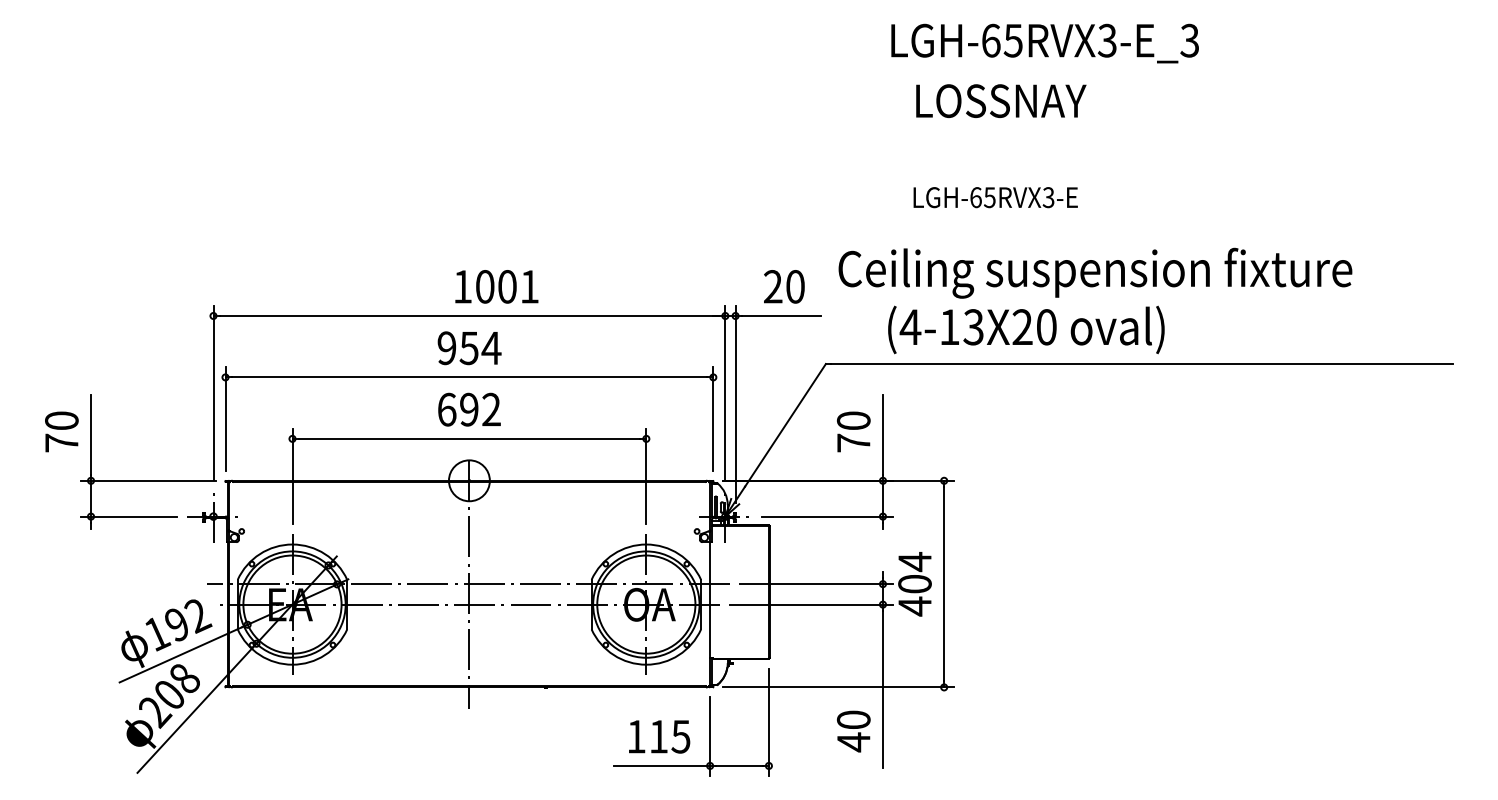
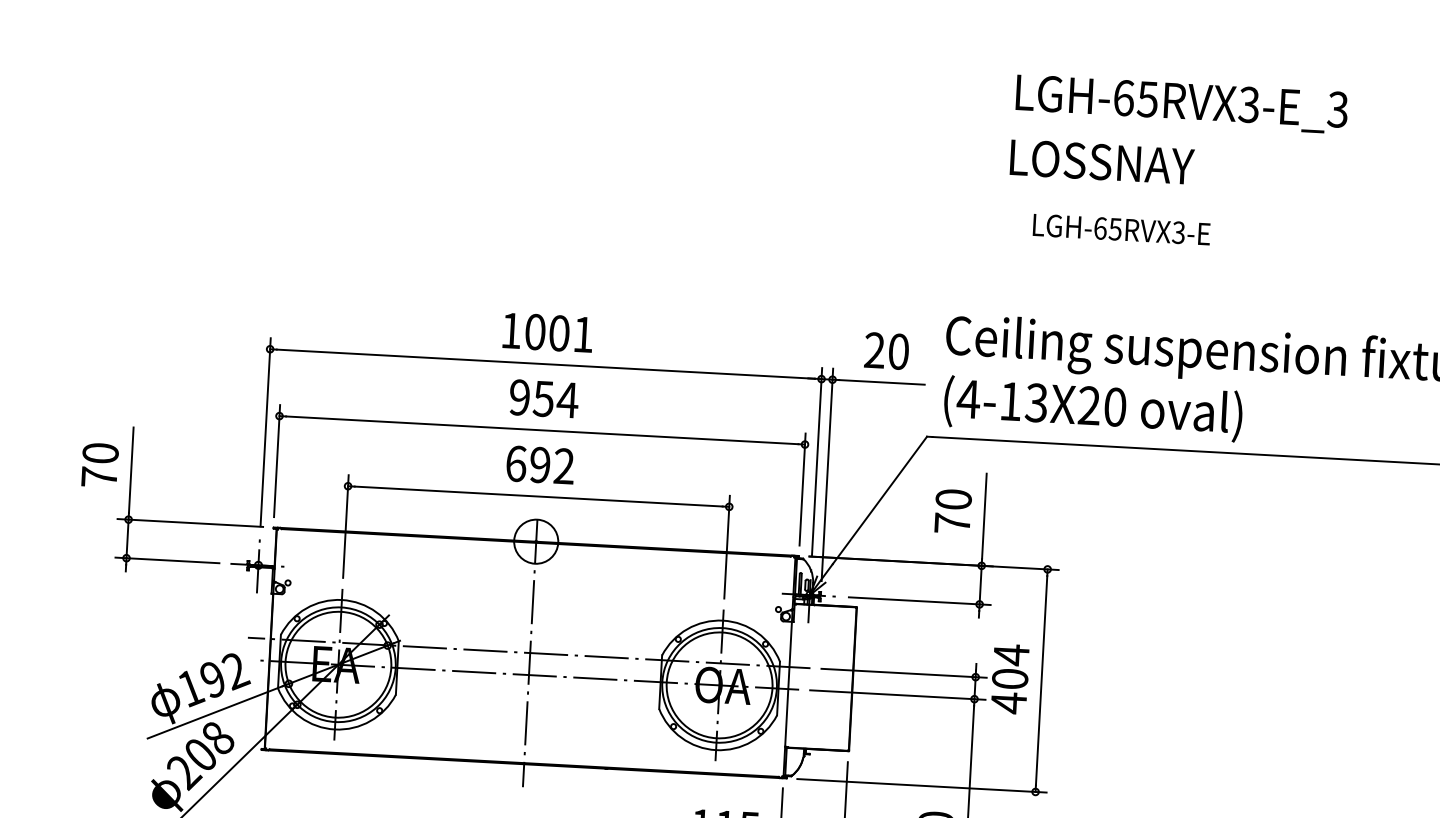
text: (1001, 100) -> (1102, 161), moved
text: (995, 197) -> (1121, 229), moved
text: (496, 286) -> (547, 332), moved
text: (1026, 329) -> (1093, 408), moved

